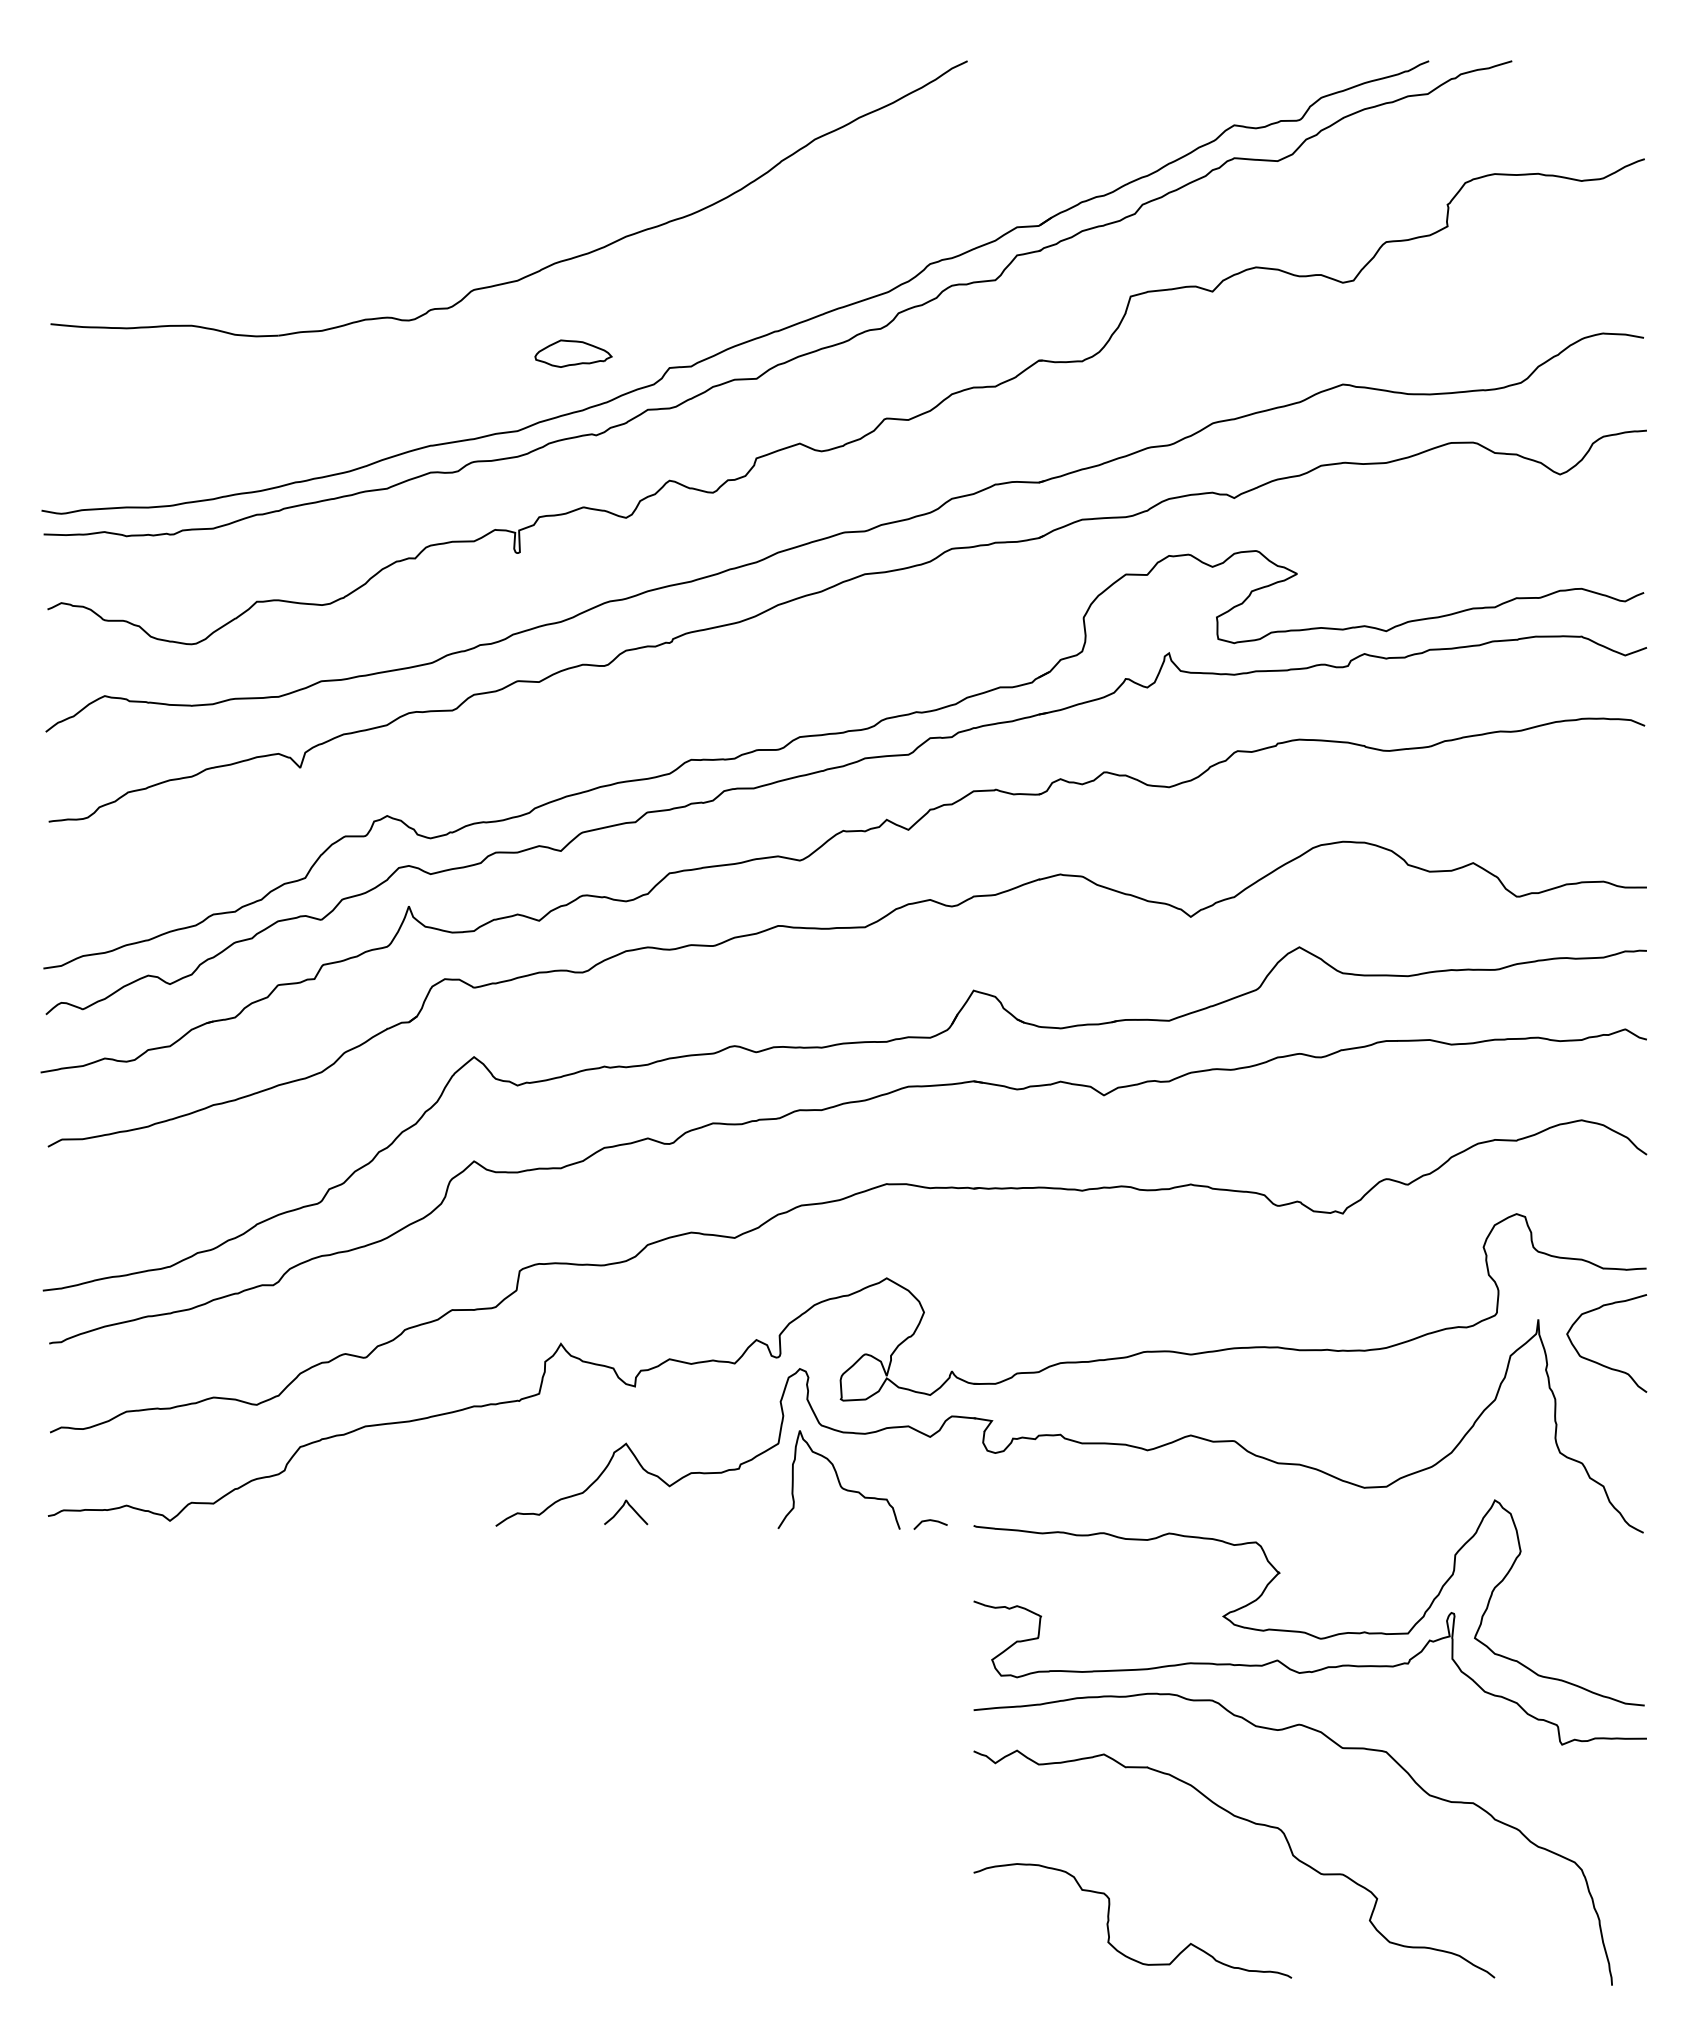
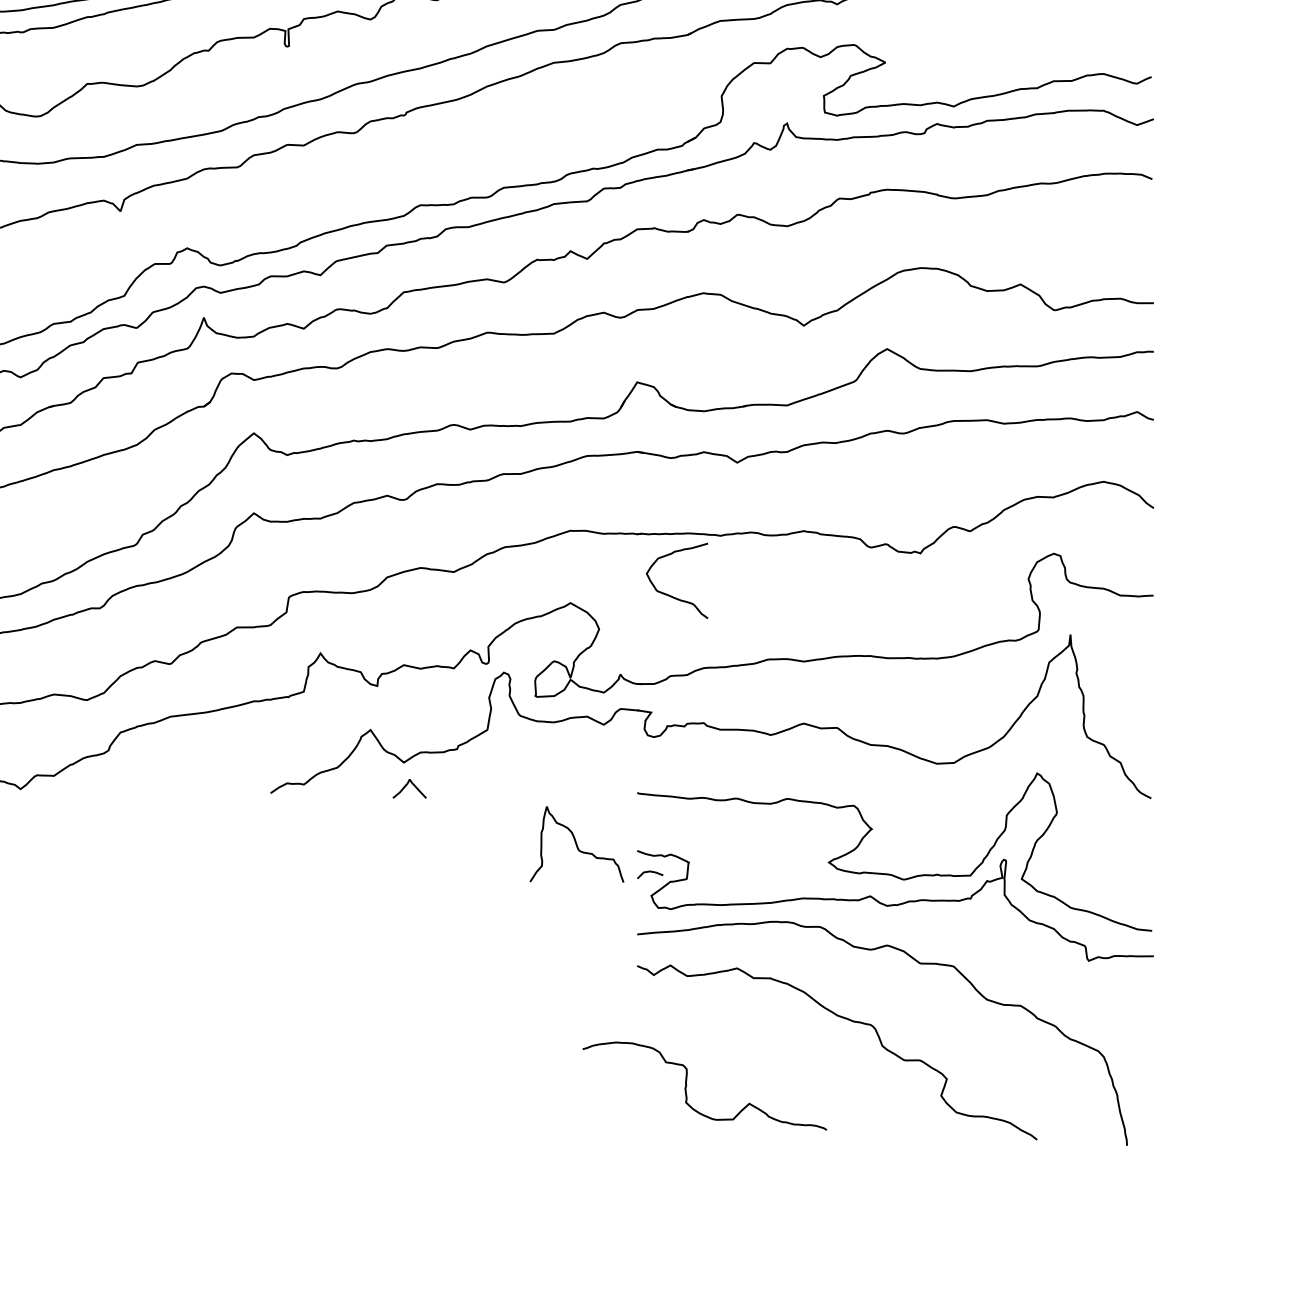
curve: (1596, 1361) -> (669, 594), moved
curve: (838, 1479) -> (576, 844), moved
curve: (622, 1508) -> (406, 785), moved
line: (930, 1521) -> (650, 872), moved
curve: (1109, 1920) -> (686, 1085), moved

